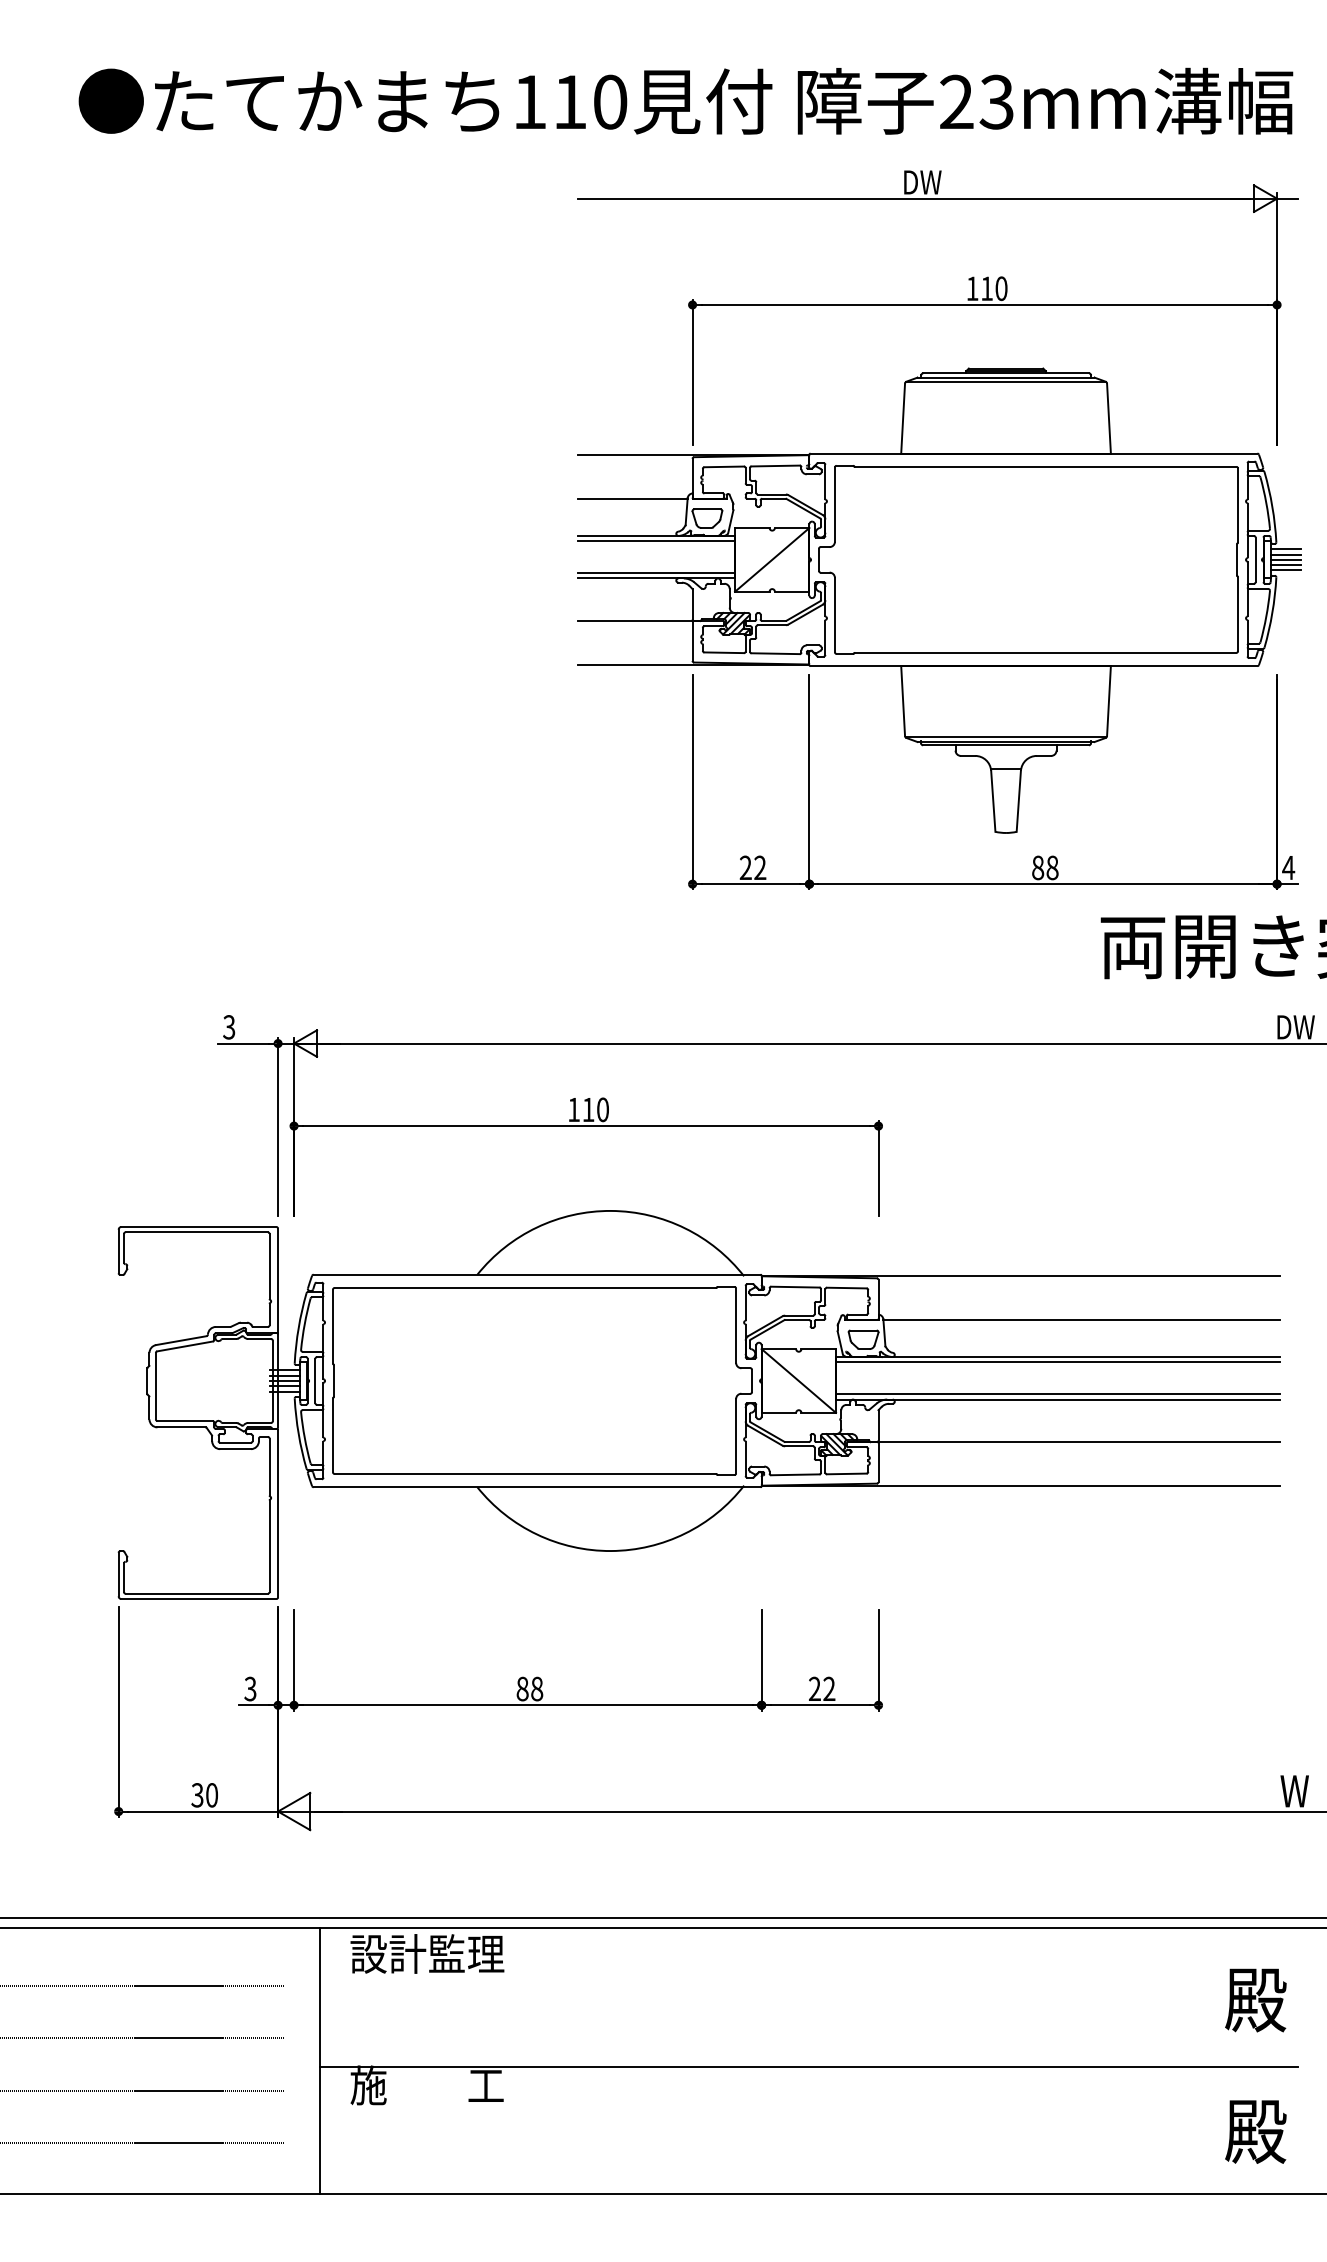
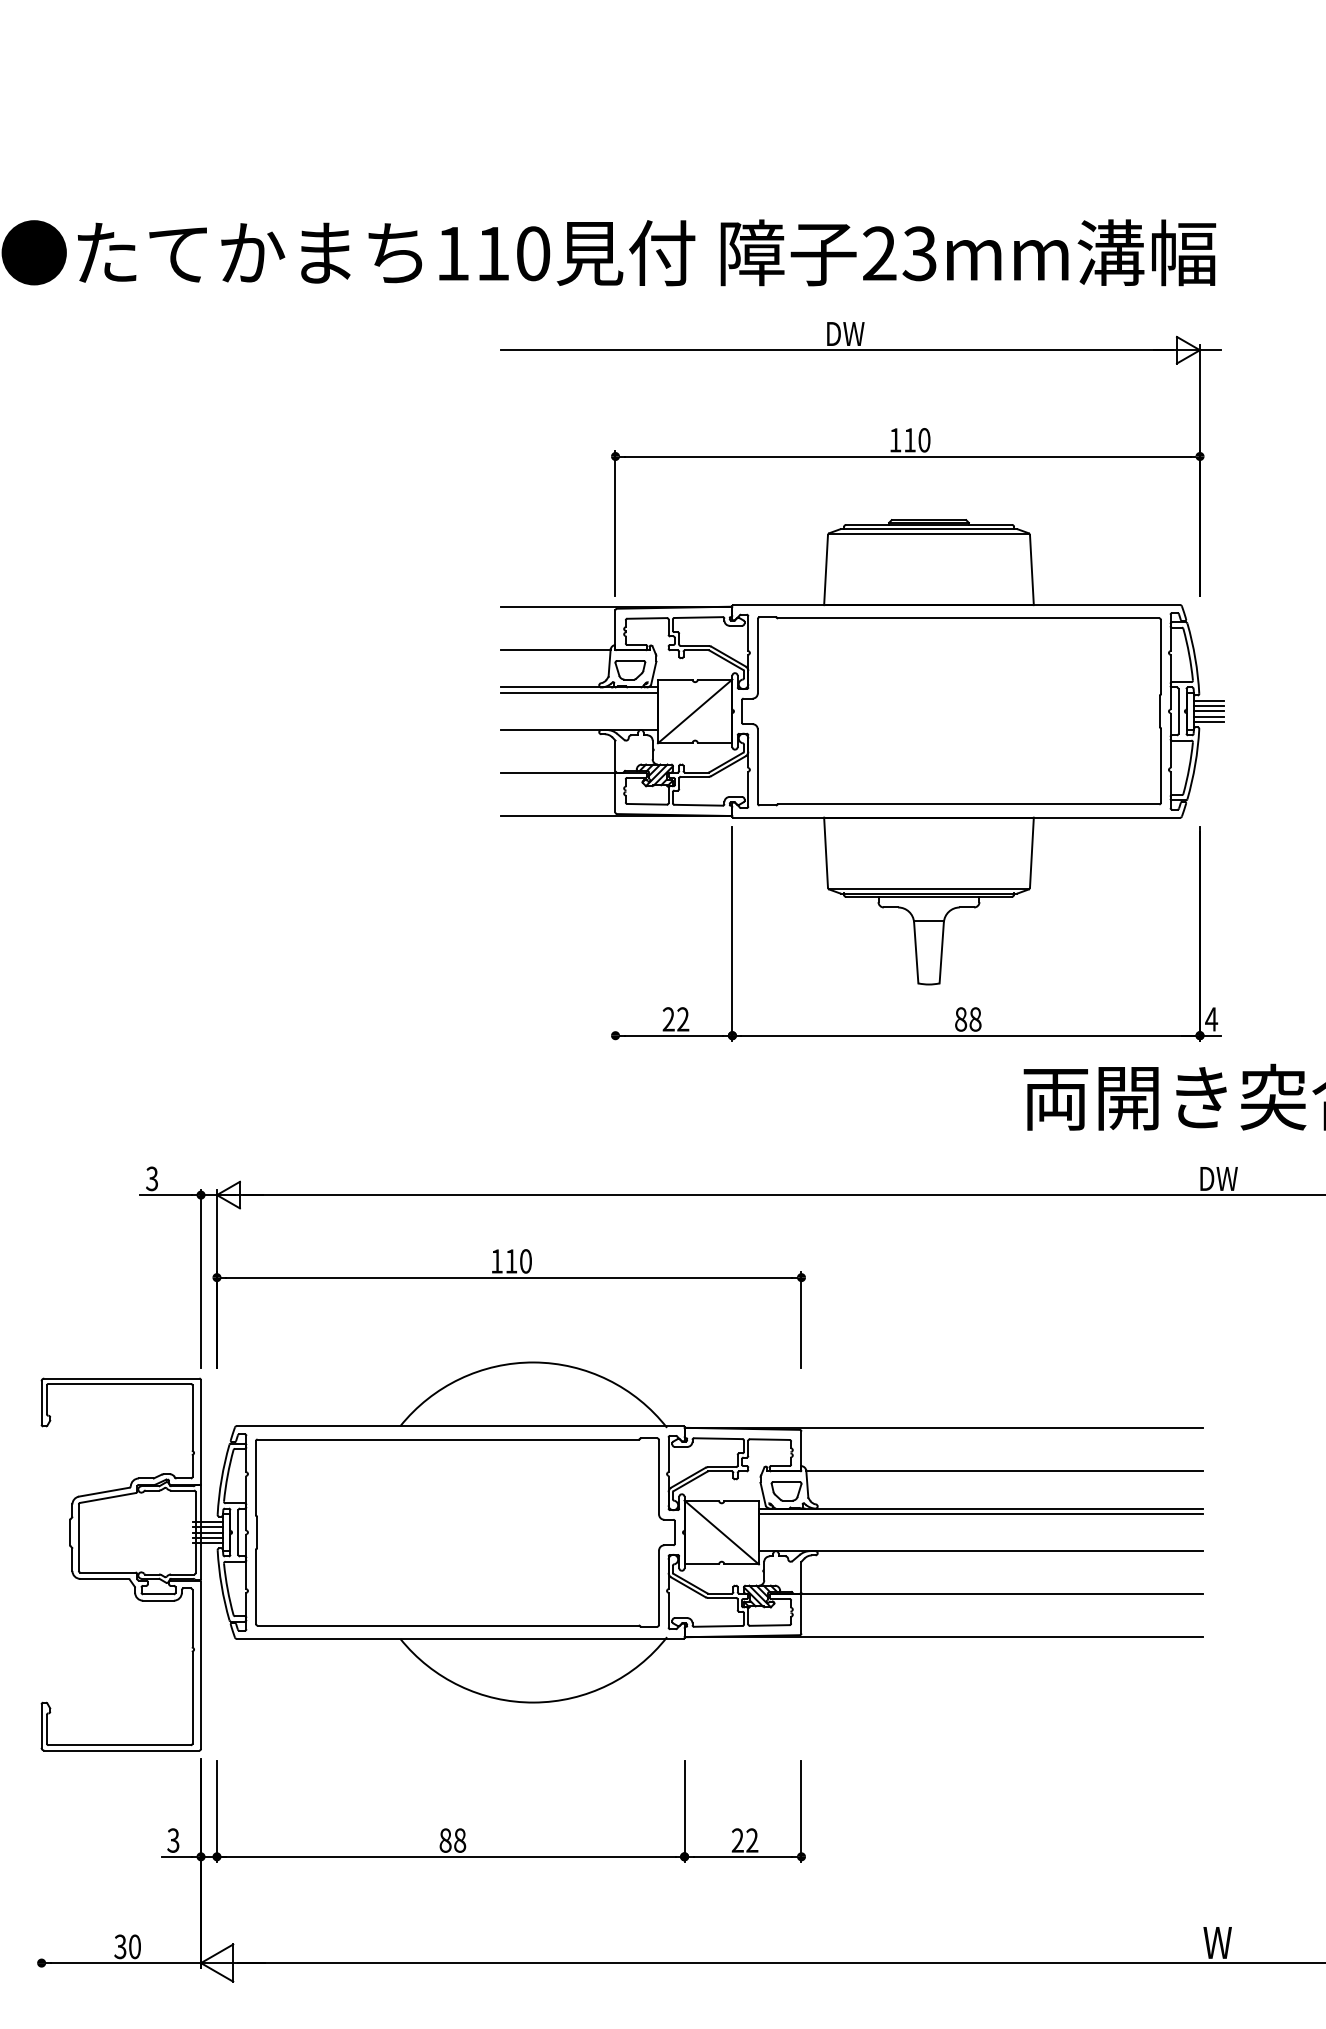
line: (656, 573) -> (579, 725), removed
line: (692, 782) -> (615, 934), removed
line: (1057, 1394) -> (980, 1546), removed
line: (118, 1711) -> (41, 1863), removed

